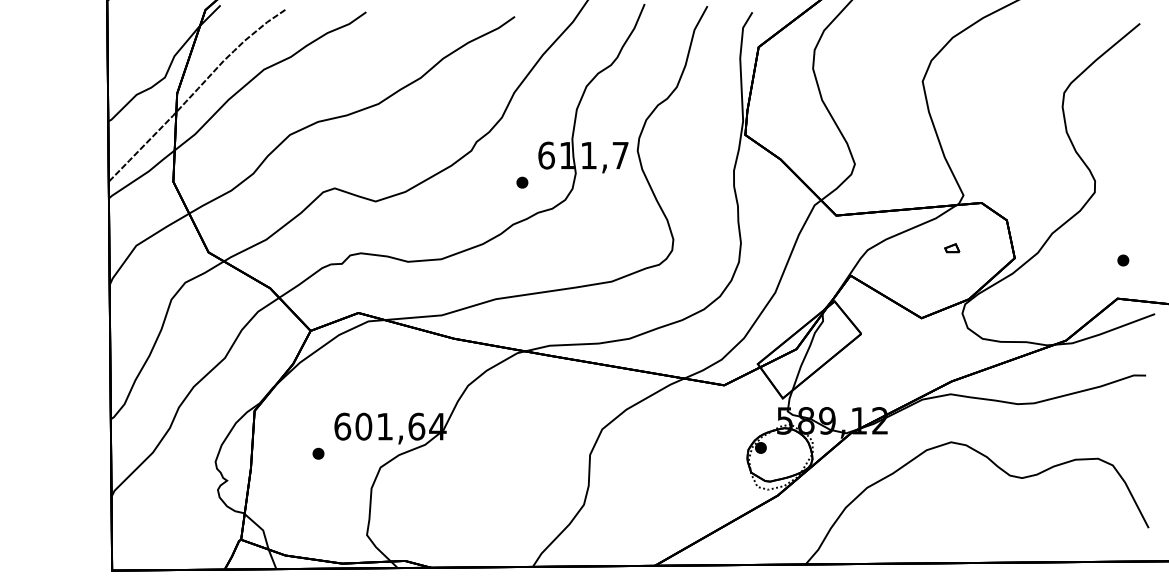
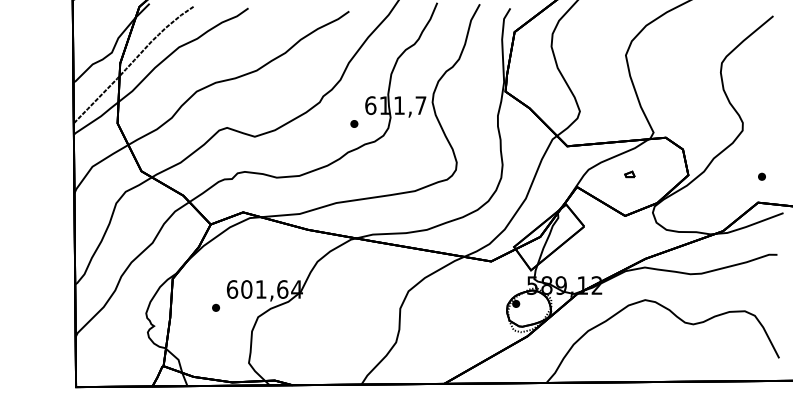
part: (951, 248) -> (629, 174), moved

